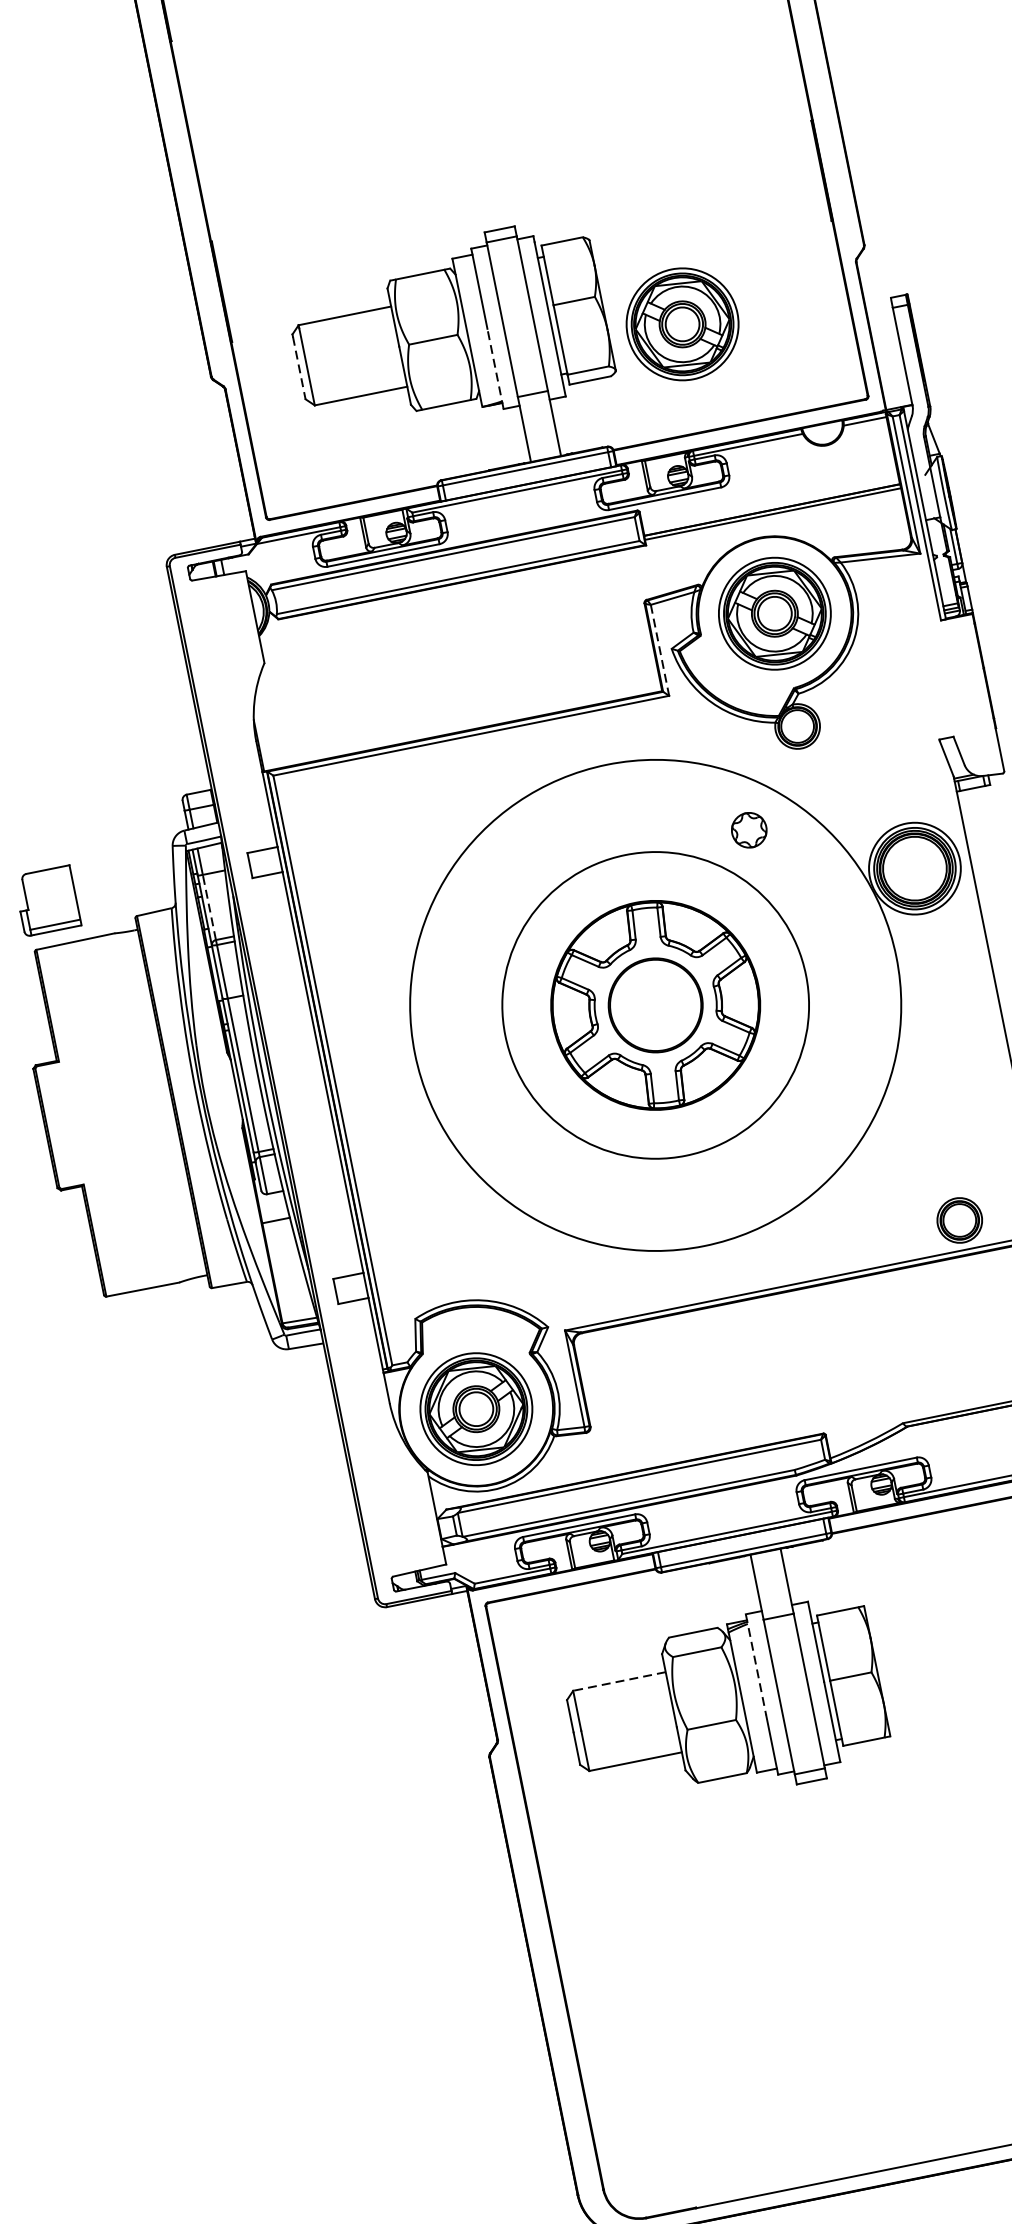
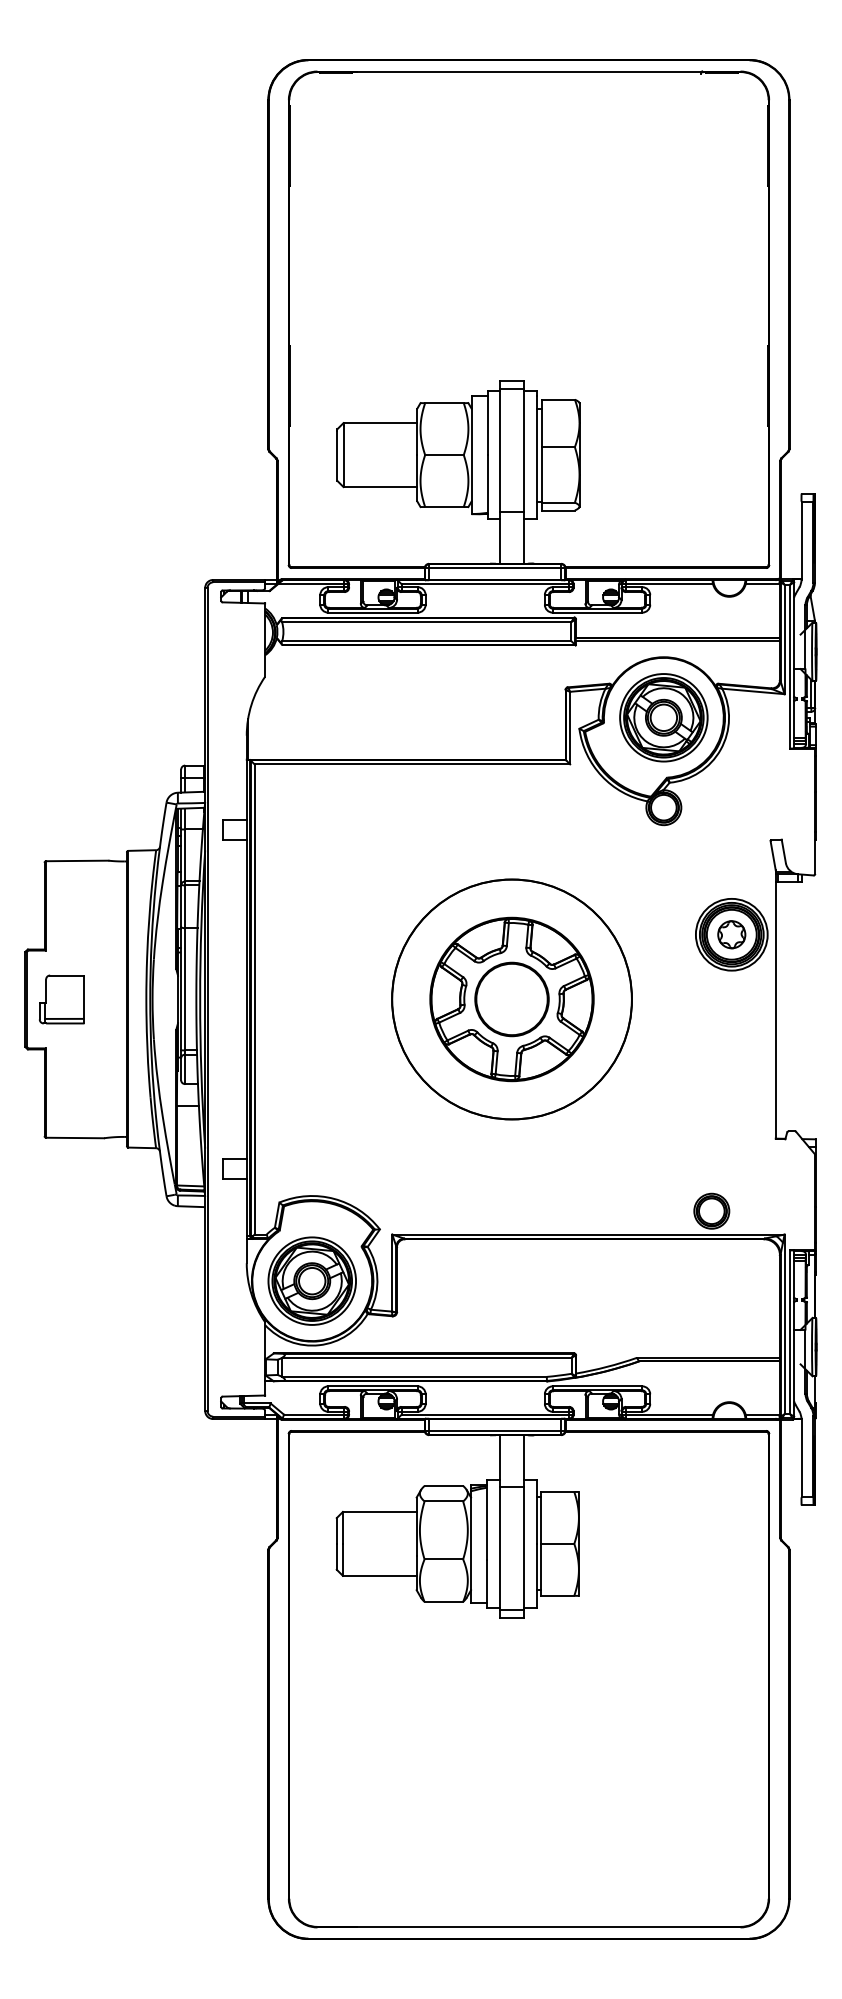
part: (682, 324) -> (637, 481), removed
line: (299, 368) -> (337, 456), dashed -> solid
line: (495, 369) -> (487, 487), dashed -> solid
line: (660, 650) -> (570, 728), dashed -> solid
part: (748, 830) -> (731, 934), moved
part: (46, 901) -> (61, 999), moved
line: (209, 907) -> (185, 855), dashed -> solid
circle: (655, 1005) -> (511, 999), size x0.62
line: (756, 1664) -> (487, 1520), dashed -> solid
line: (618, 1681) -> (379, 1511), dashed -> solid

